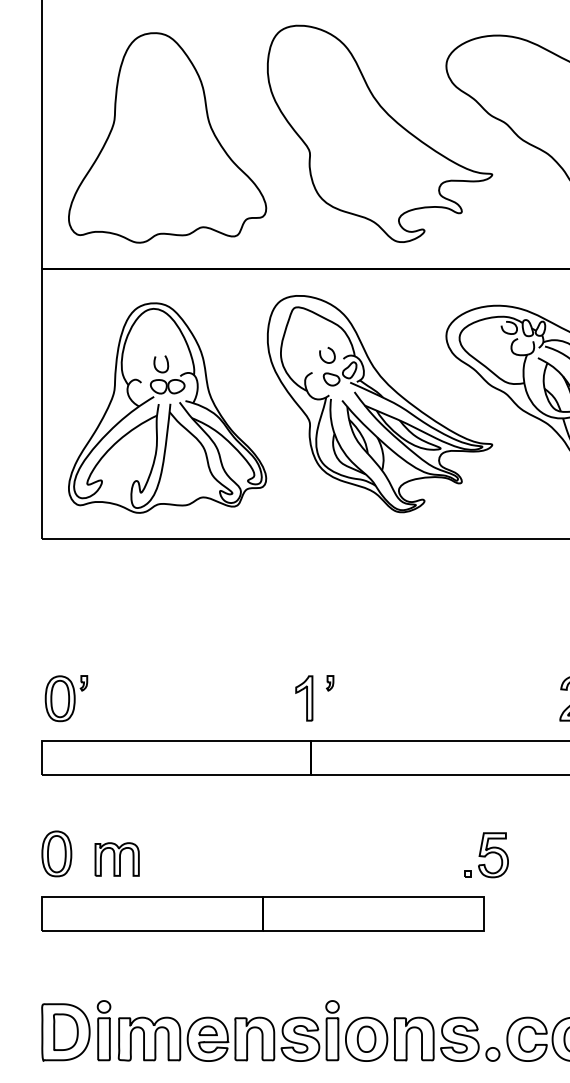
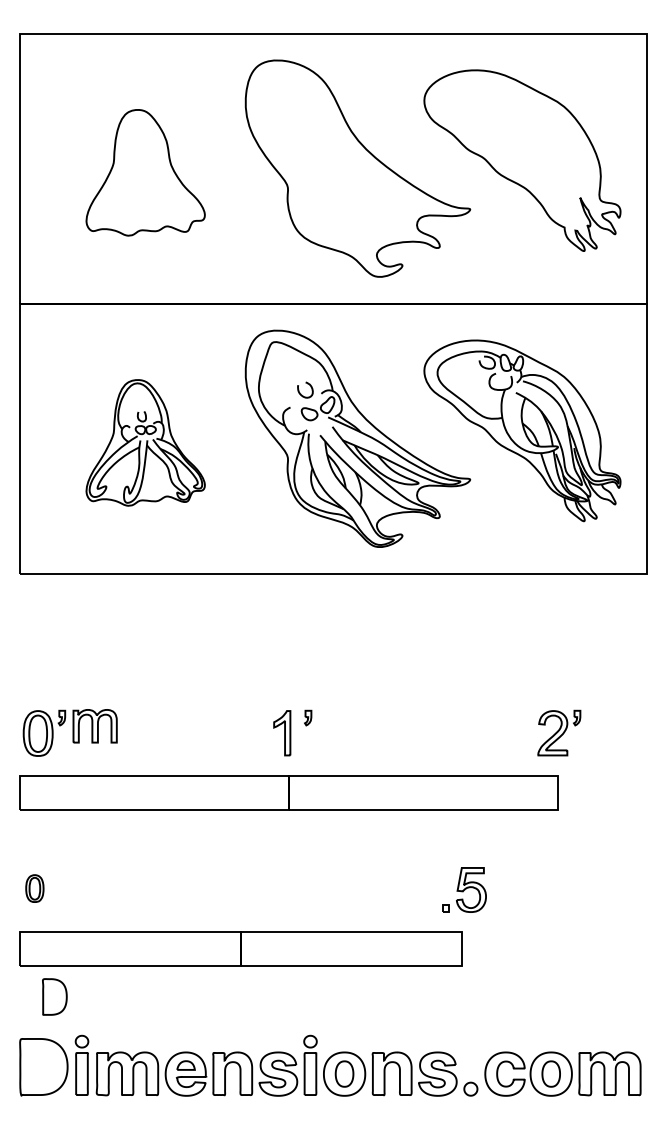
part: (167, 137) -> (145, 172), size x0.6
part: (167, 407) -> (145, 442), size x0.6
part: (56, 853) -> (34, 888), size x0.6
part: (116, 859) -> (94, 726), moved
part: (65, 1031) -> (54, 996), moved

